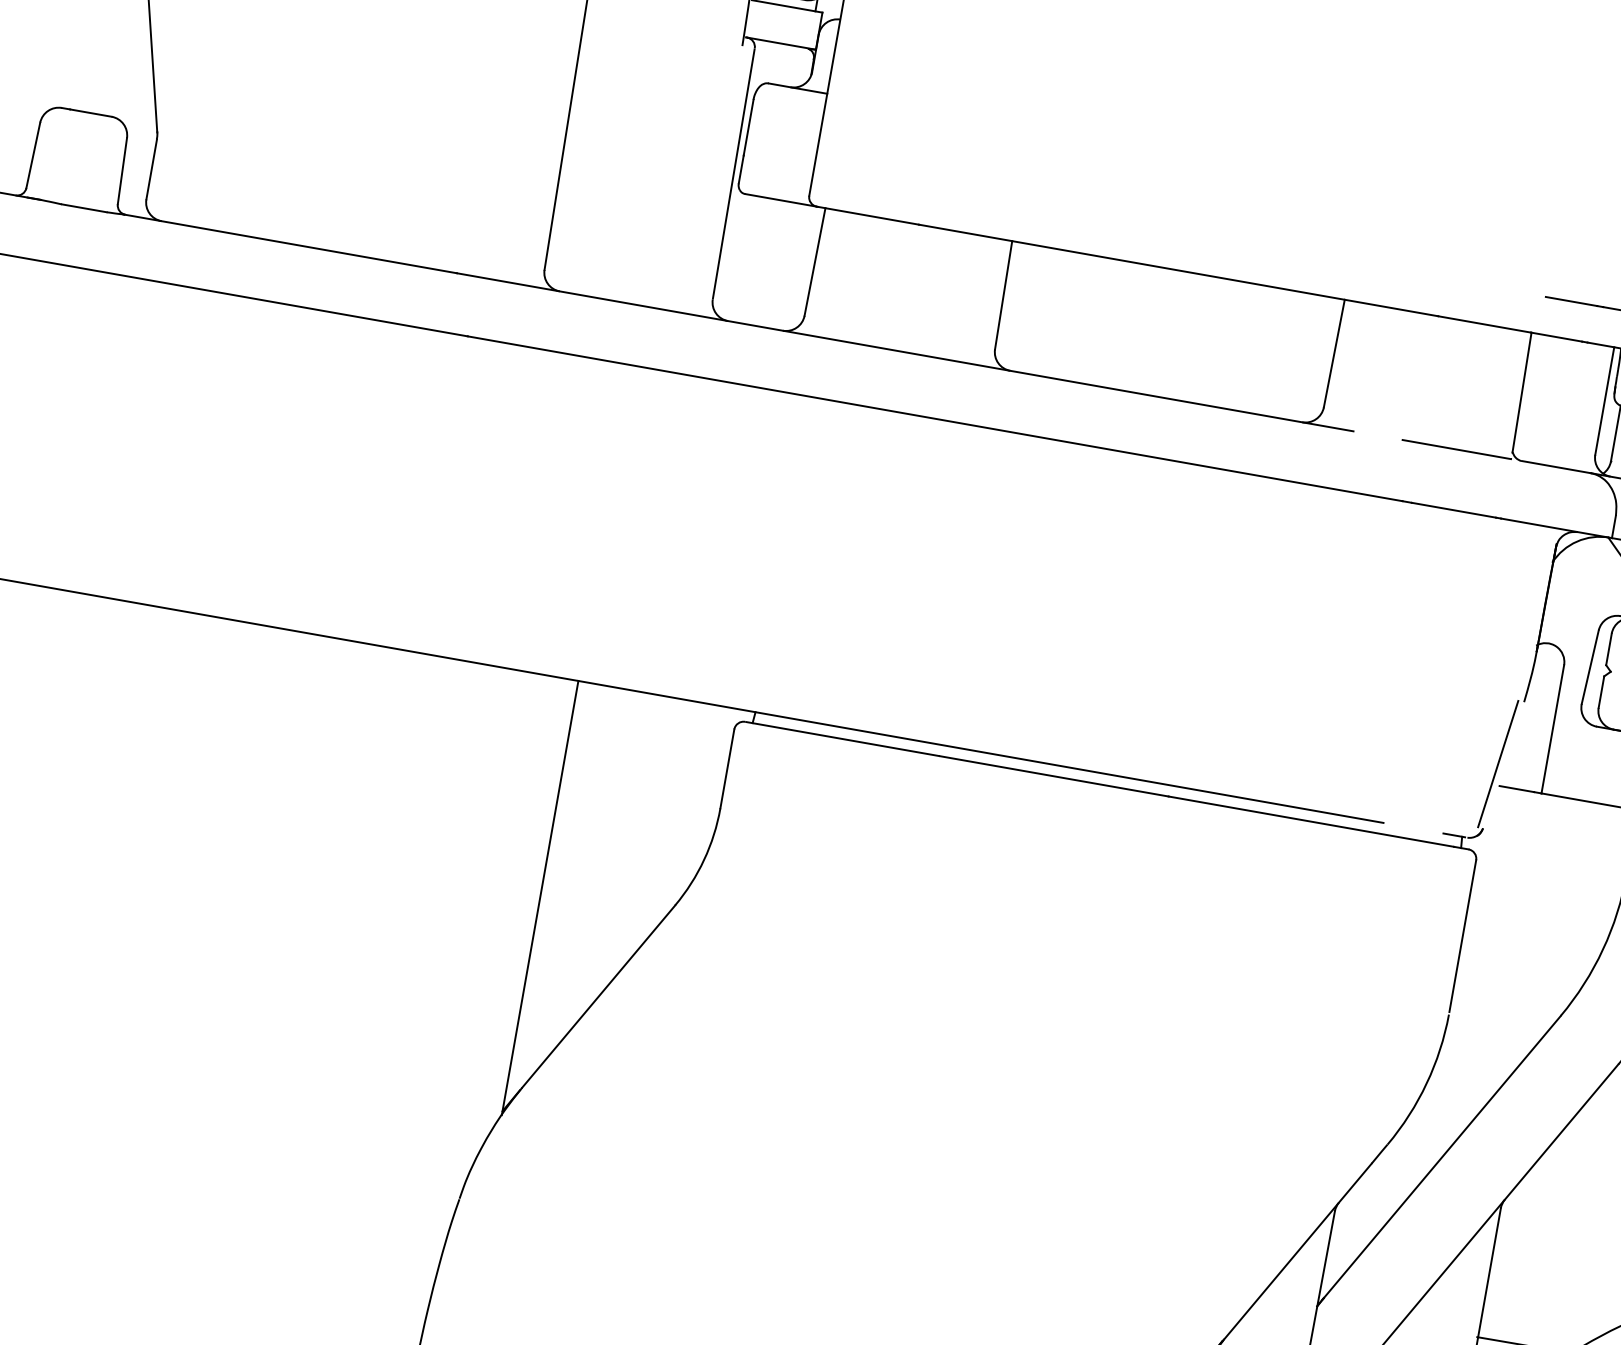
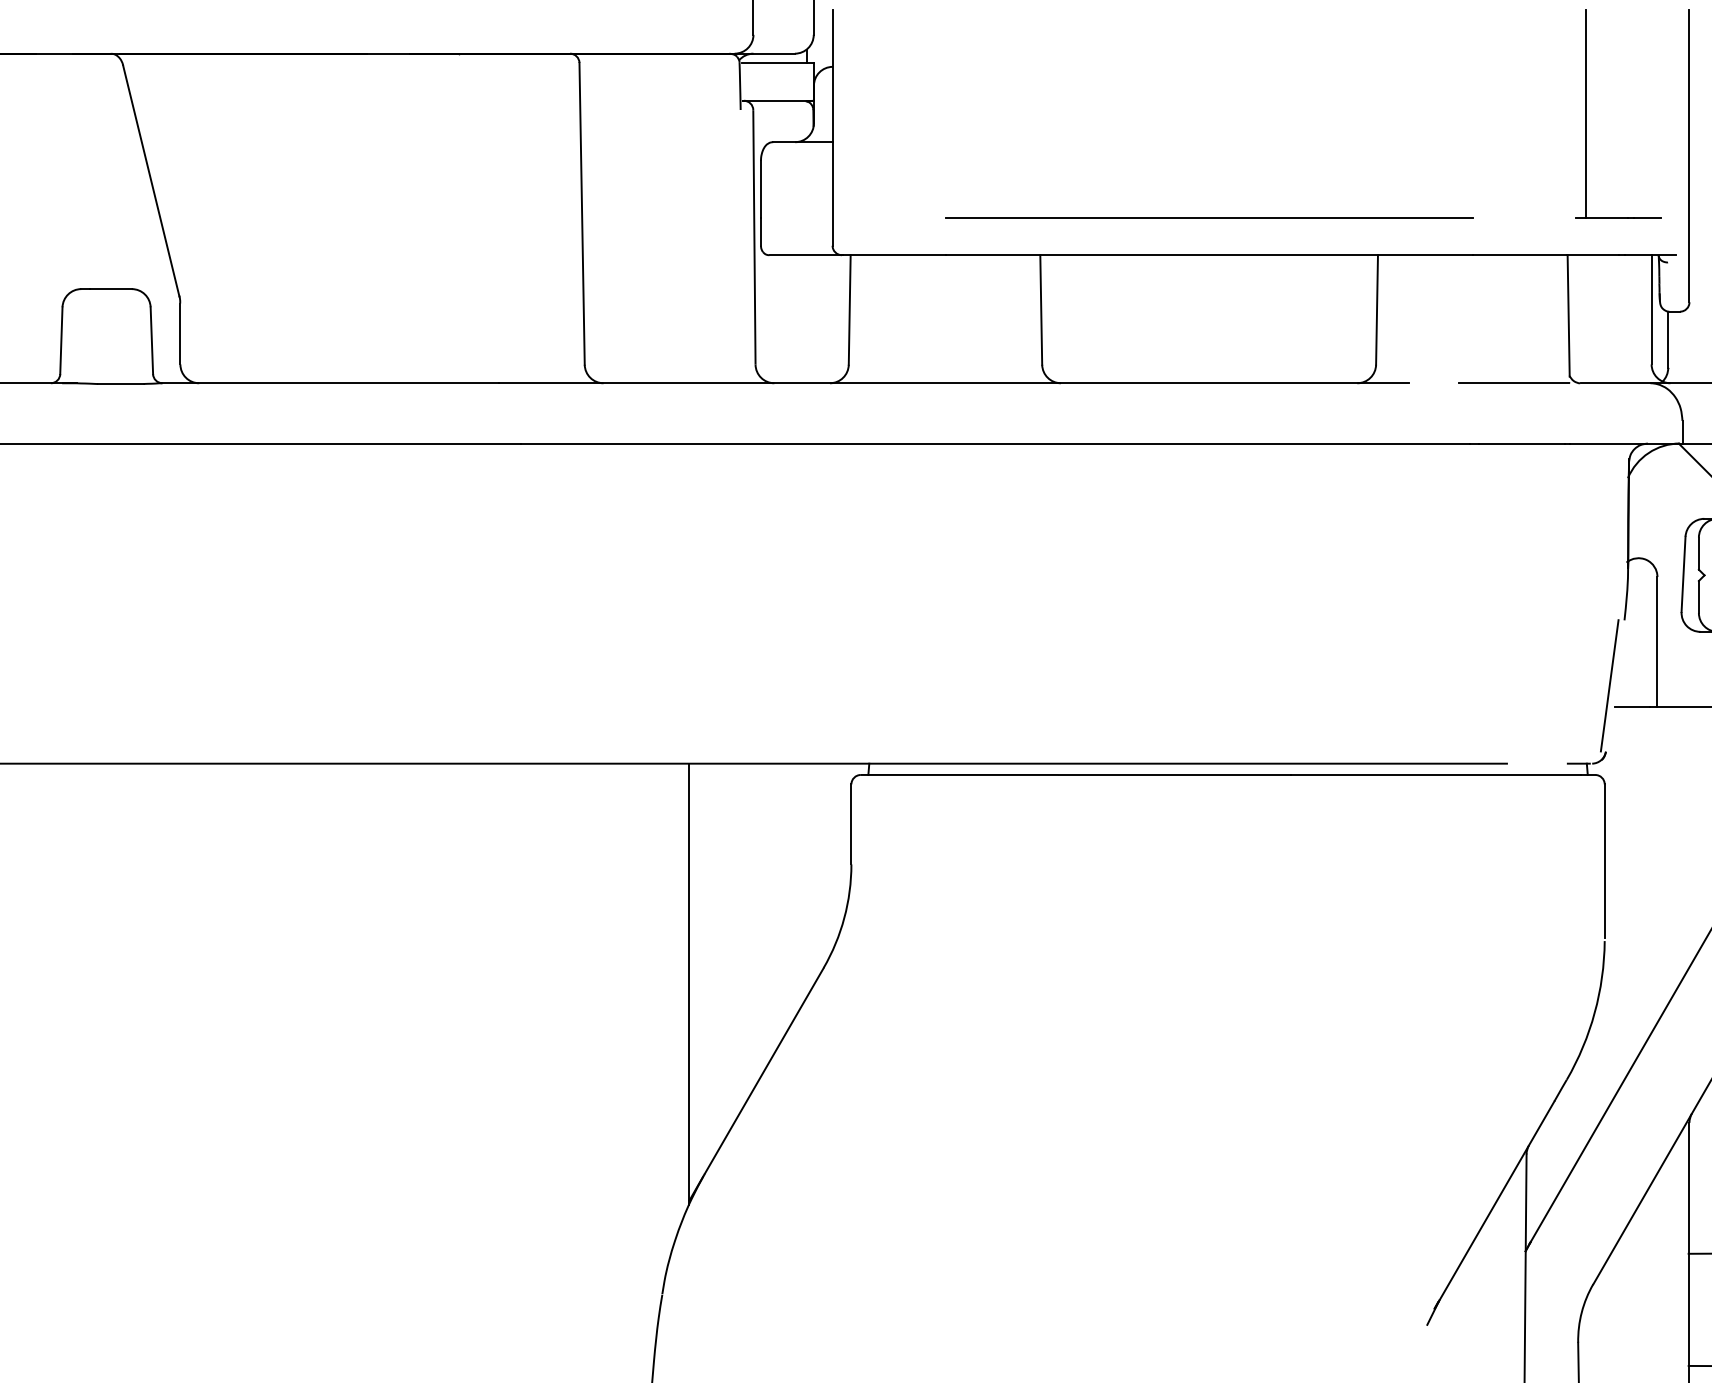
line: (1573, 196) -> (1585, 113), added
line: (1185, 233) -> (1209, 217), added

